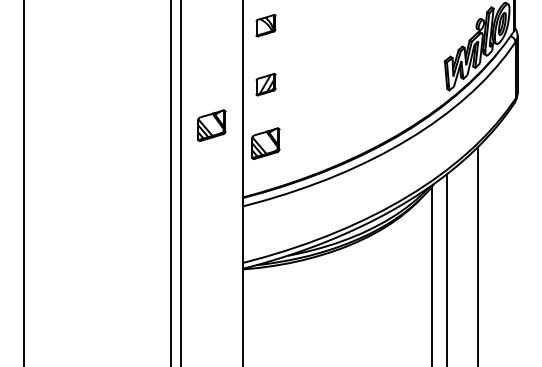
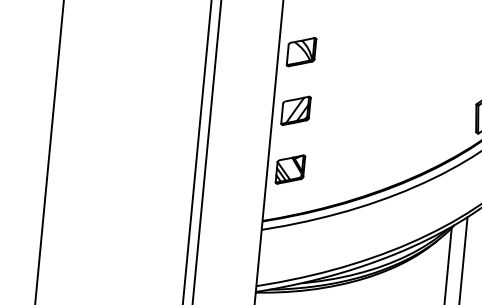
part: (265, 25) -> (301, 51), size x1.43
part: (265, 84) -> (295, 110), size x1.43
part: (211, 125) -> (237, 146), removed

